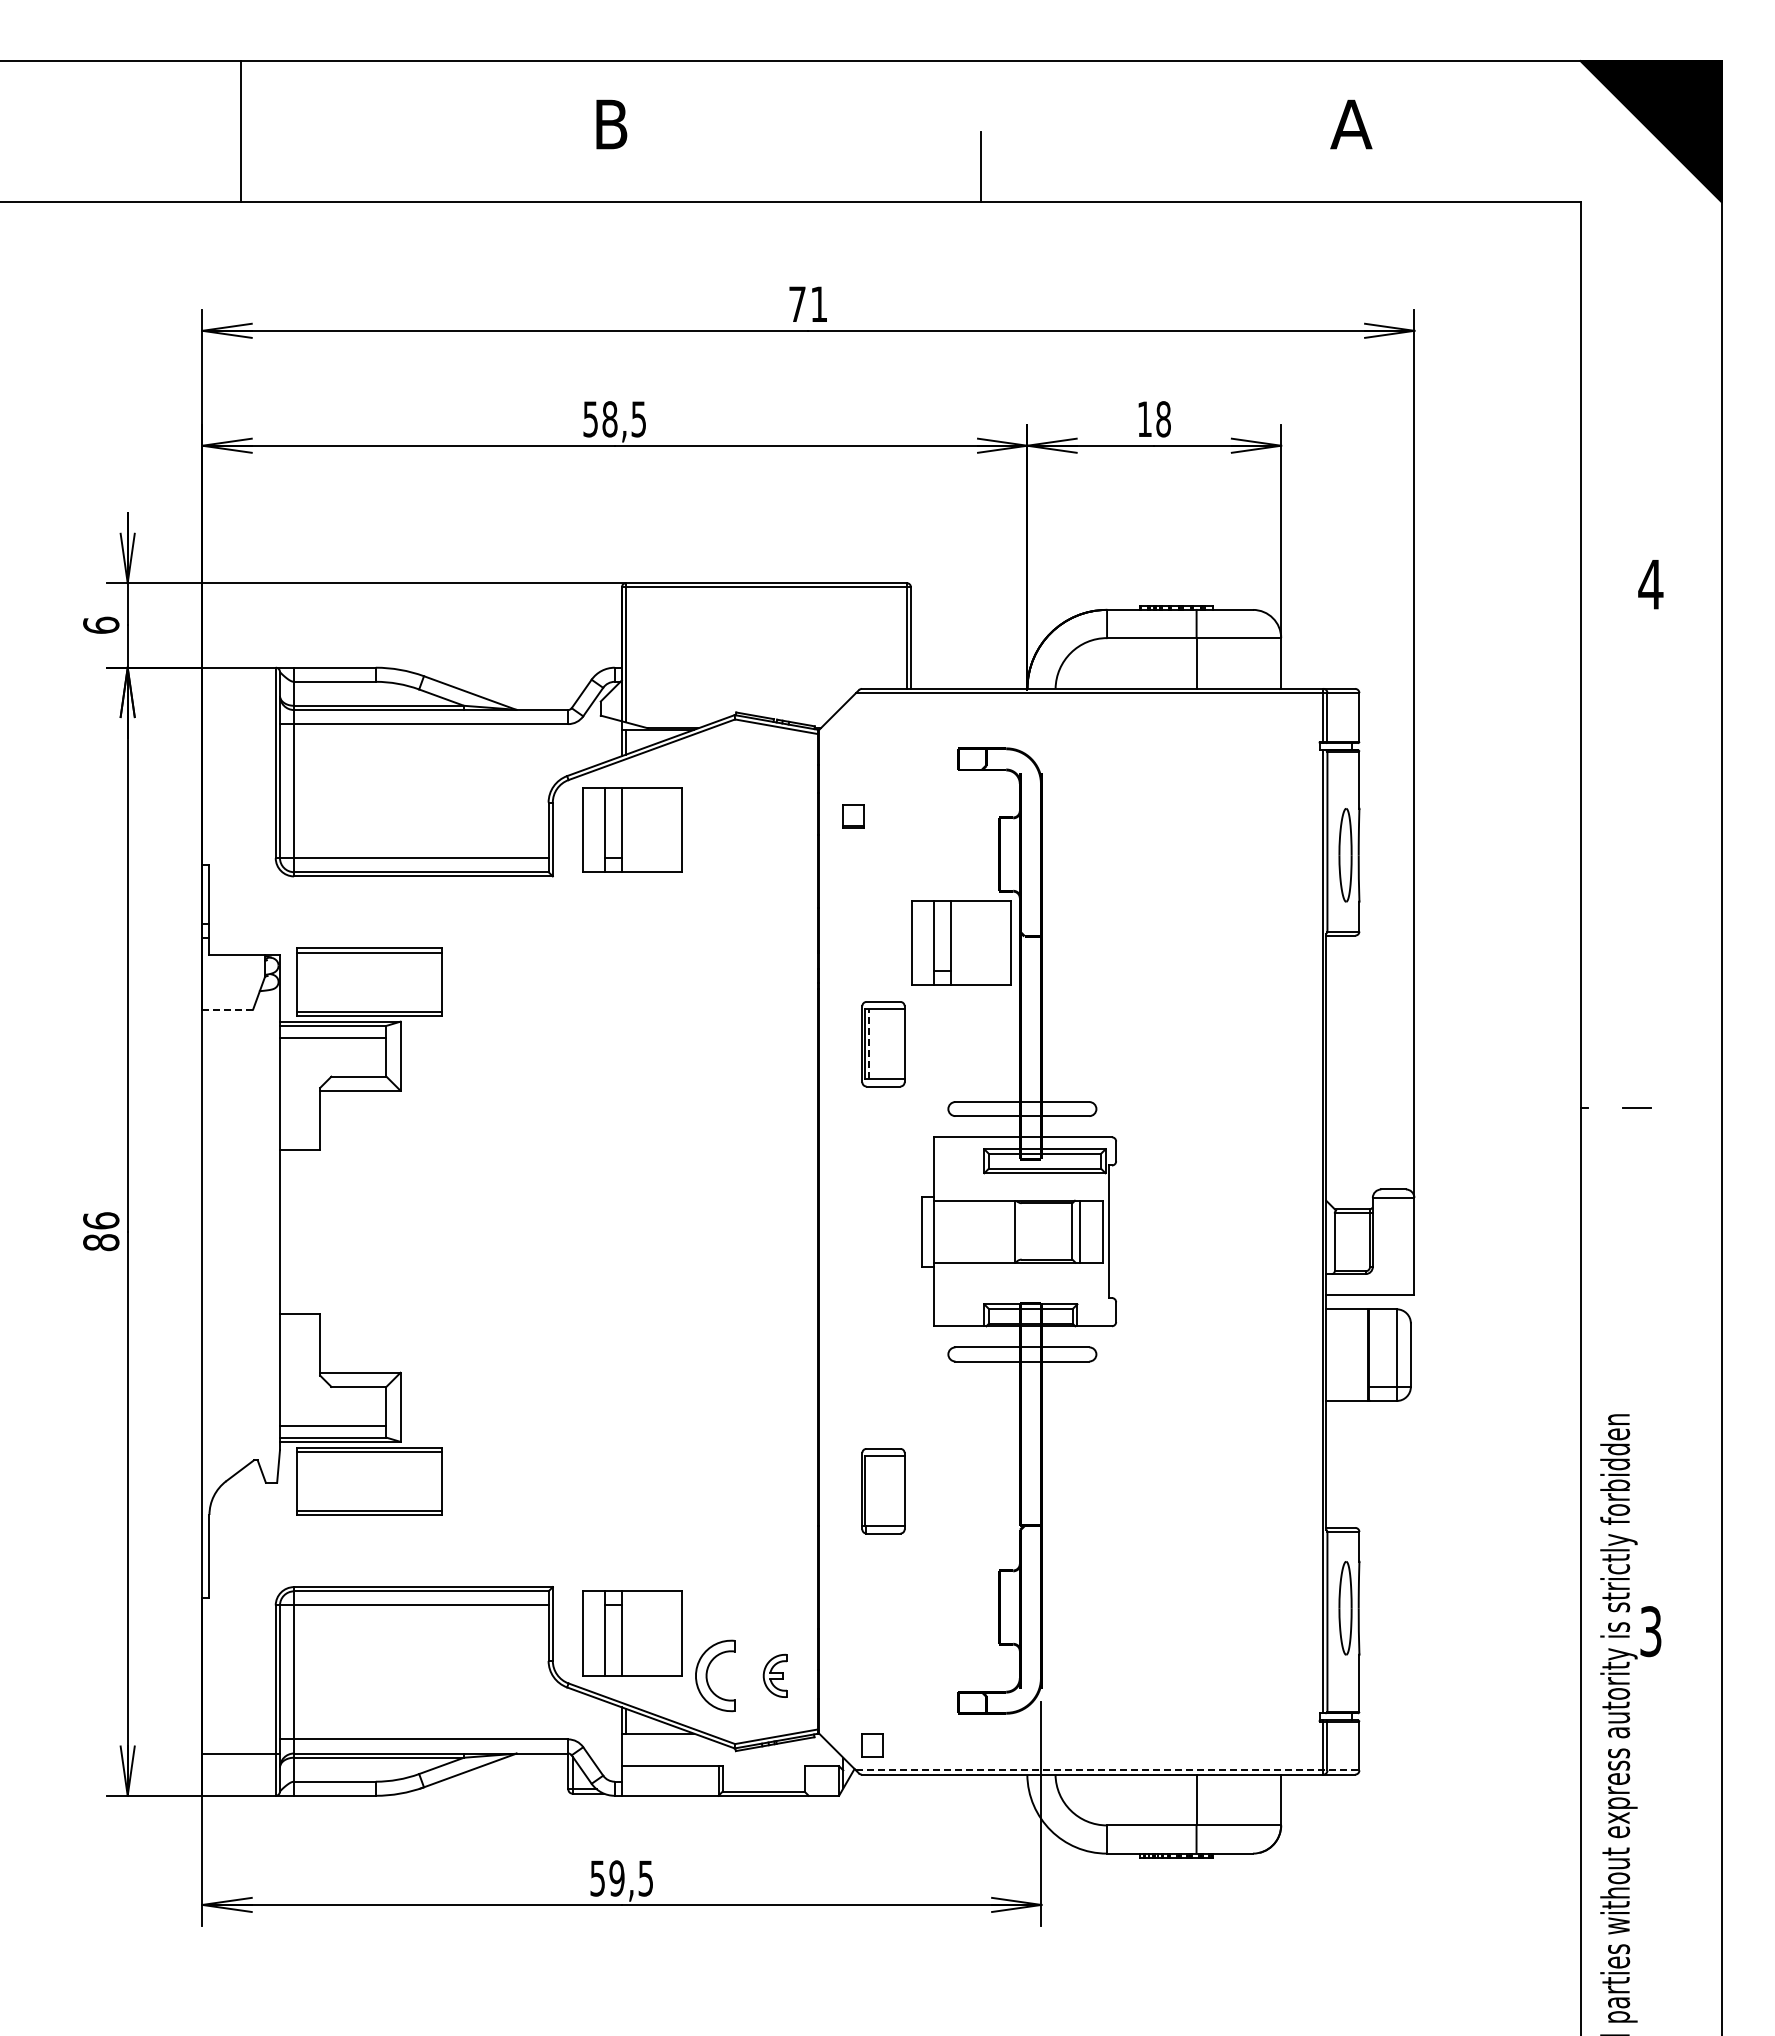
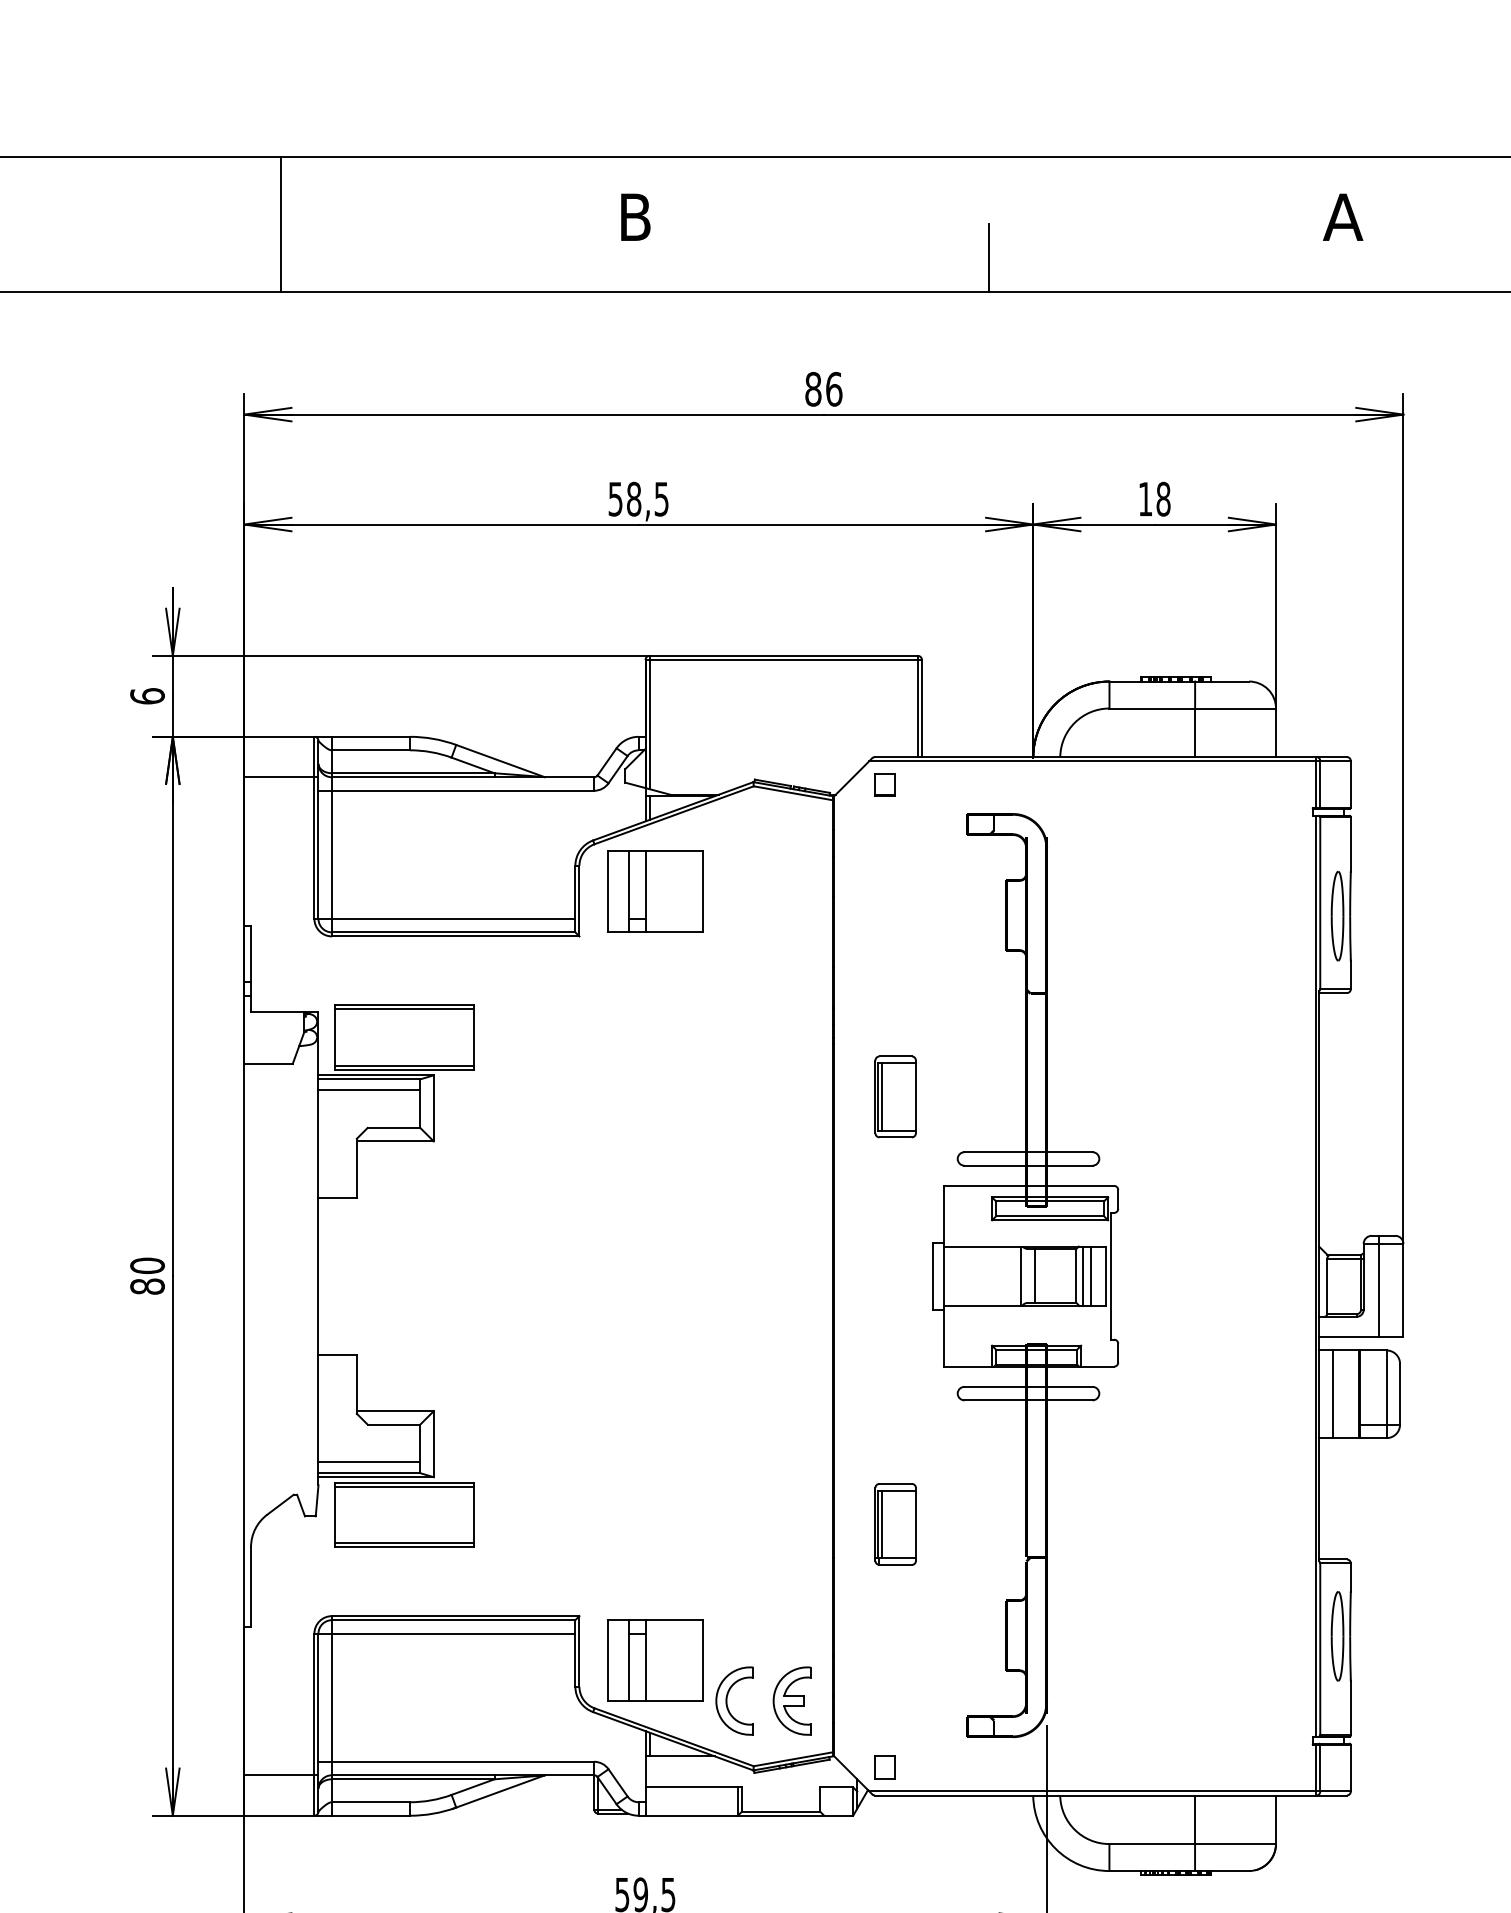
text: (808, 304) -> (823, 389), 71 -> 86
line: (240, 710) -> (280, 777), added
part: (853, 816) -> (885, 785), moved
part: (961, 942) -> (970, 999), removed
line: (227, 1009) -> (268, 1063), dashed -> solid
line: (869, 1043) -> (882, 1096), dashed -> solid
text: (101, 1220) -> (147, 1265), 86 -> 80
line: (1028, 1231) -> (1034, 1276), added
line: (1087, 1231) -> (1090, 1276), added
line: (1388, 1242) -> (1378, 1286), added
line: (1340, 1354) -> (1332, 1393), added
line: (869, 1490) -> (882, 1523), added
part: (775, 1675) -> (792, 1700), size x1.67
line: (1107, 1770) -> (1109, 1791), dashed -> solid

